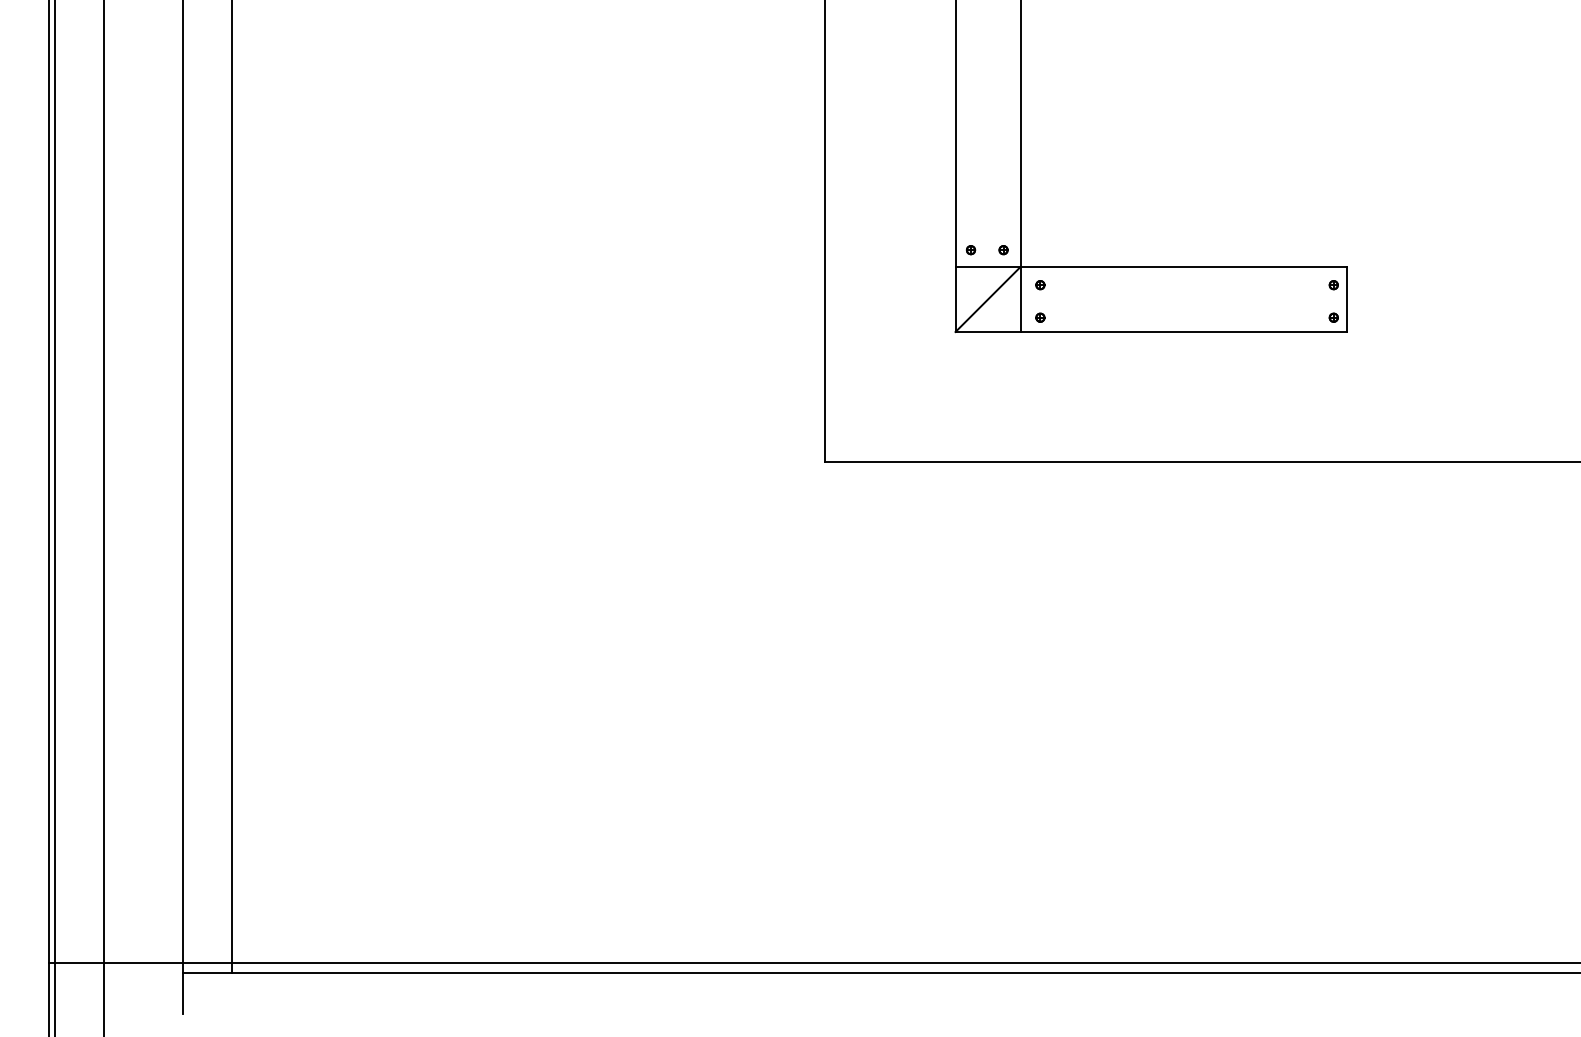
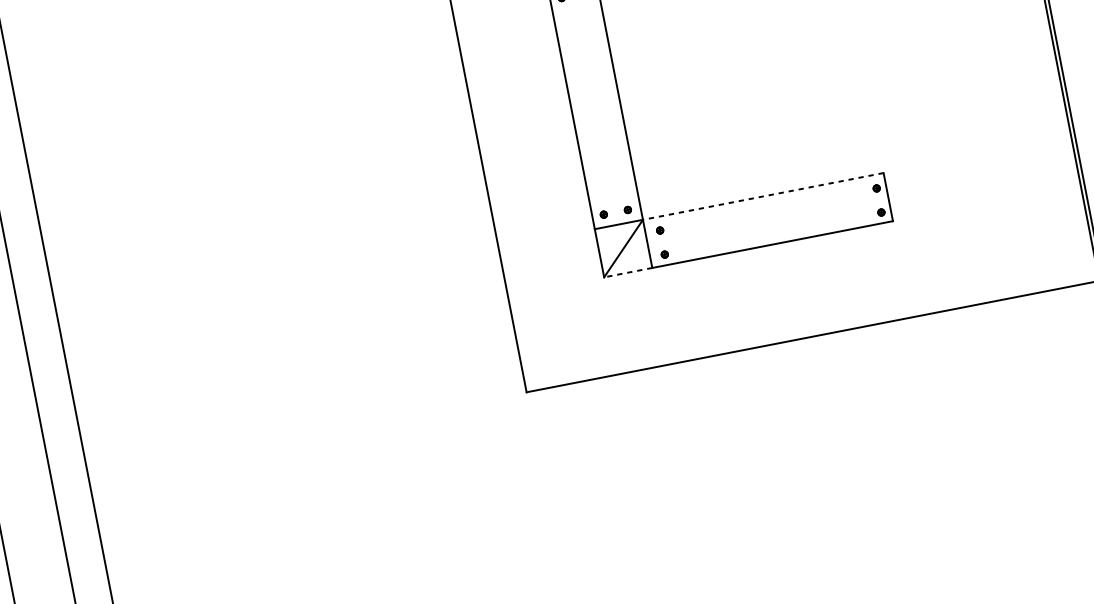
line: (1183, 266) -> (763, 196), solid -> dashed
line: (988, 332) -> (628, 272), solid -> dashed

